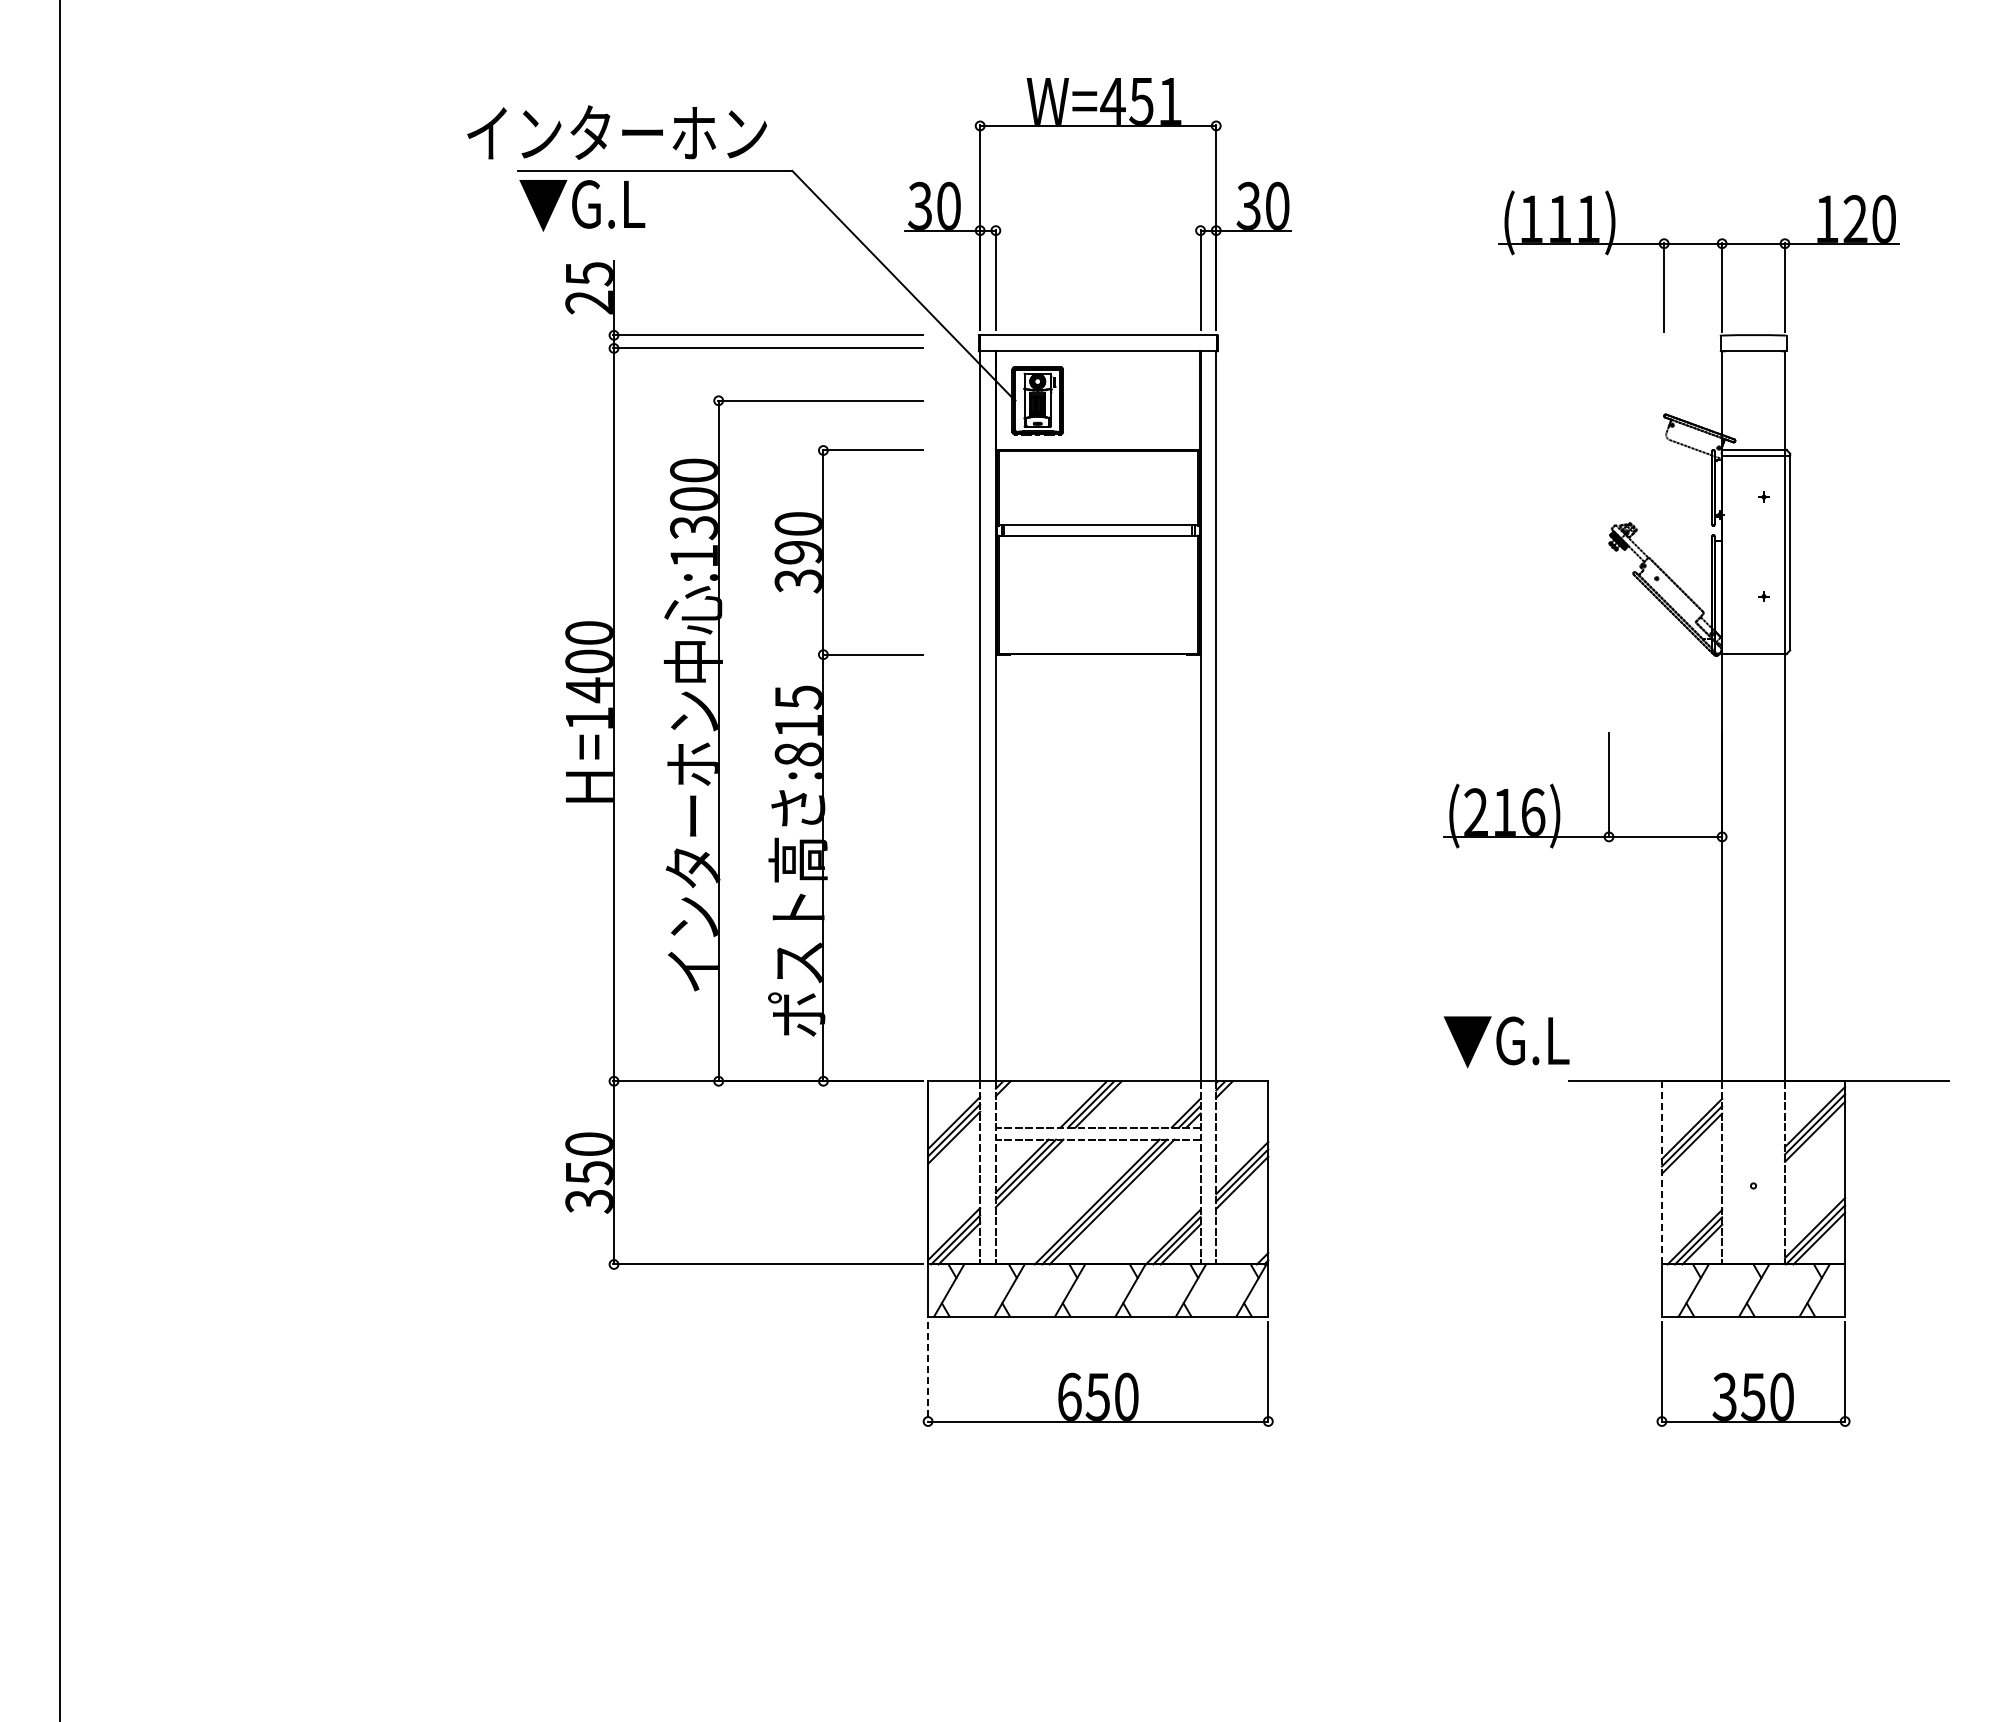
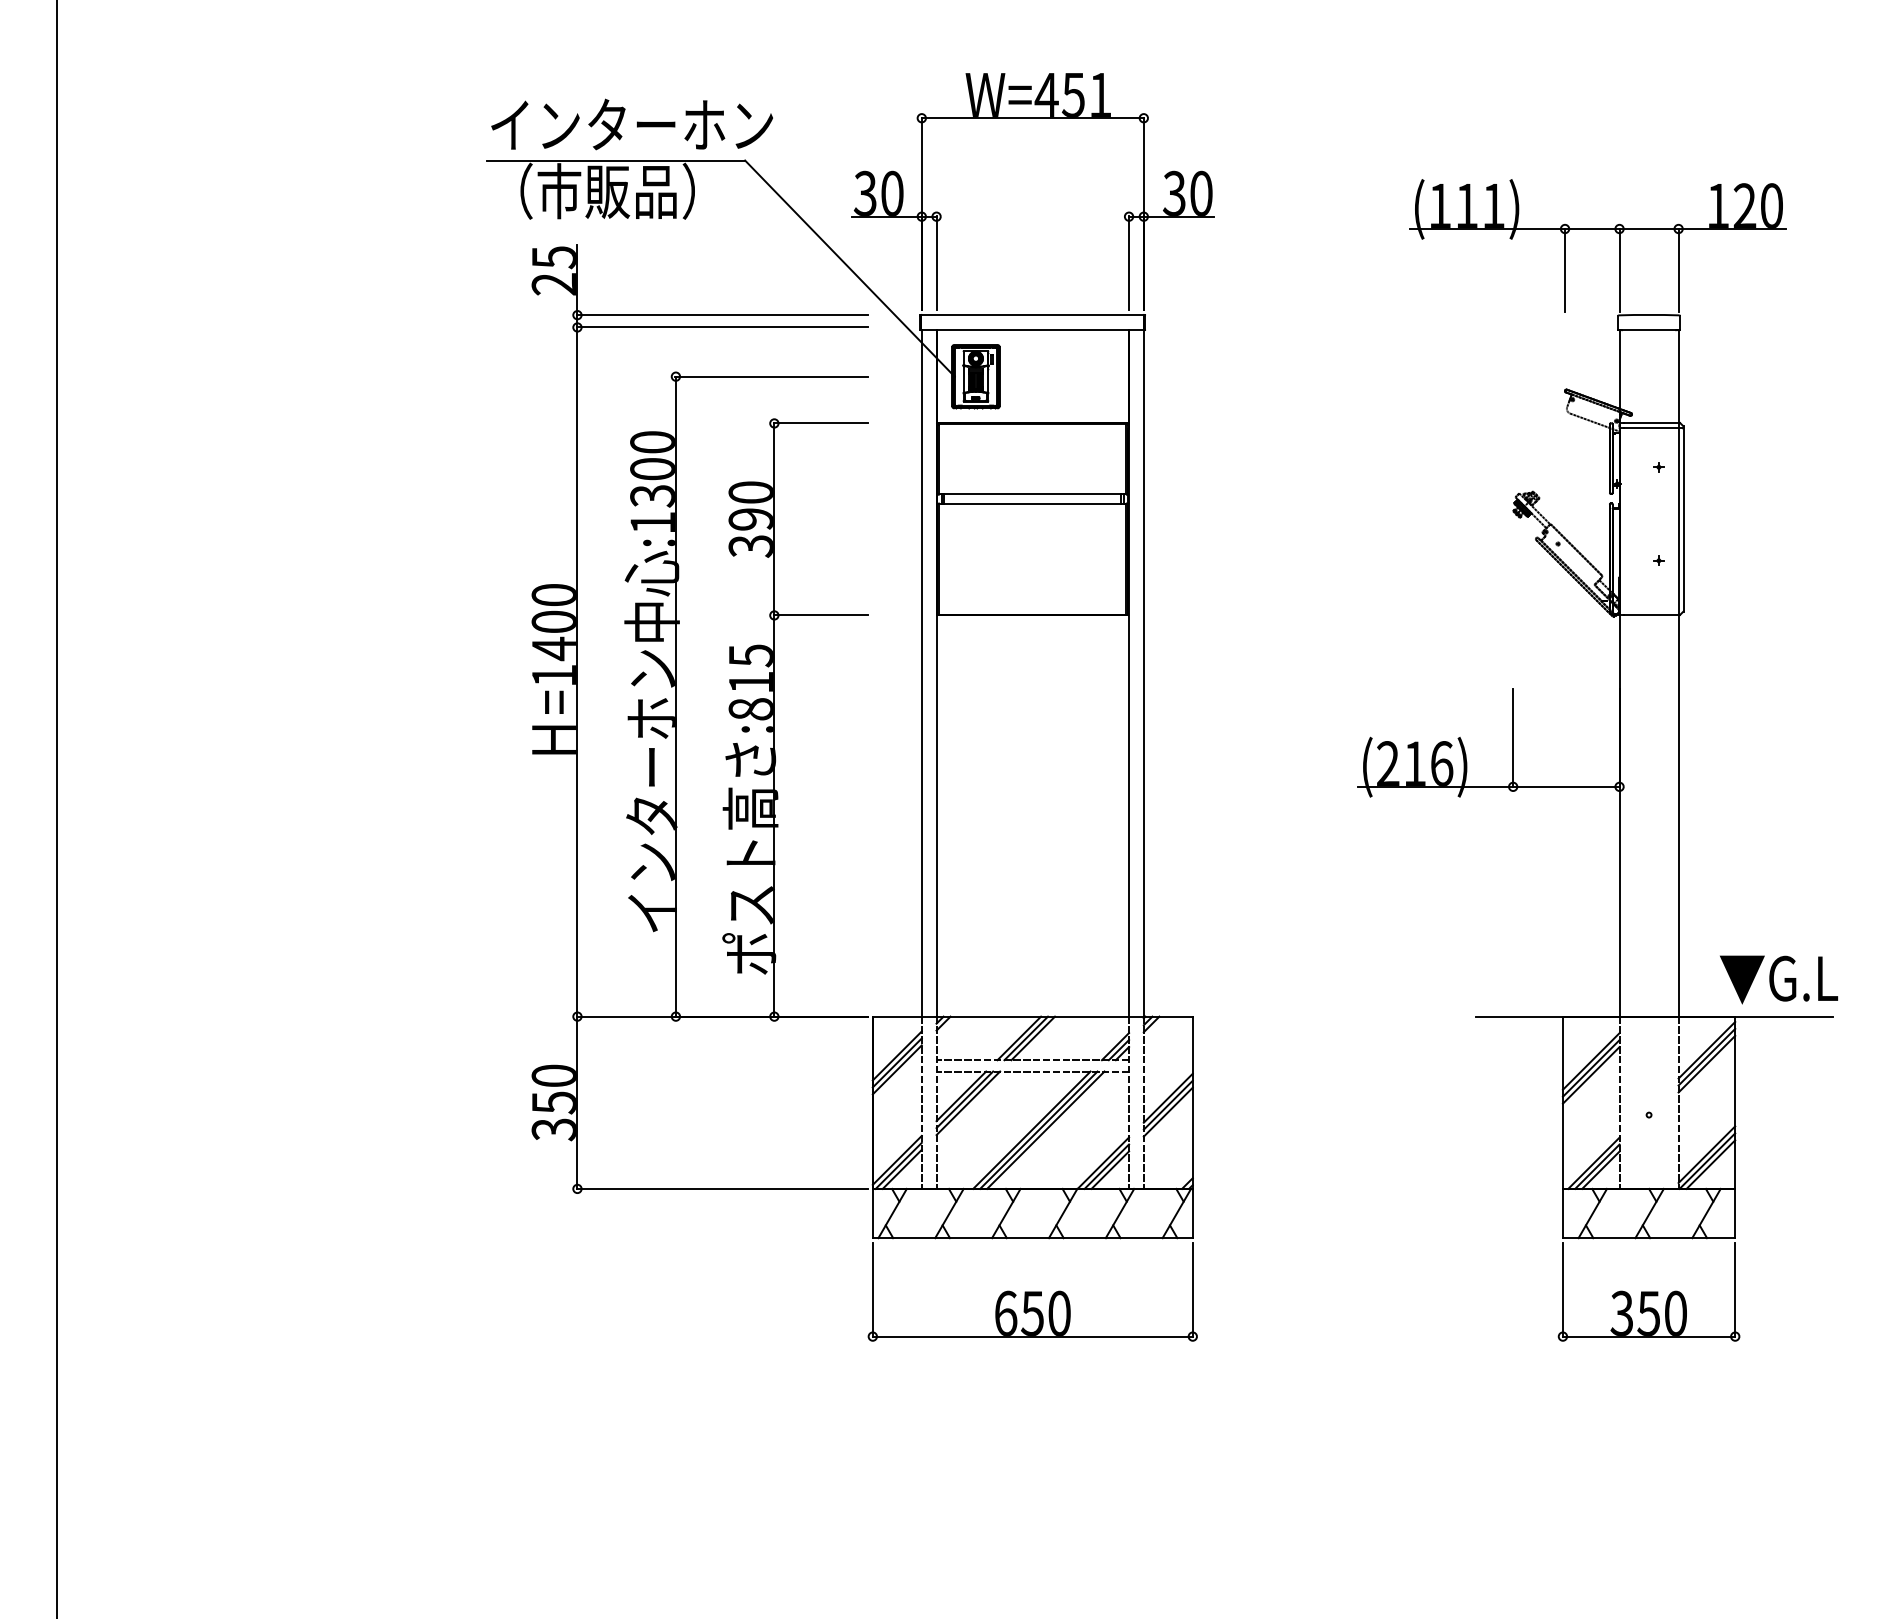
text: (617, 132) -> (632, 124), moved
text: (628, 203) -> (591, 191), ▼G.L -> （市販品）
text: (1506, 1042) -> (1778, 980), moved
line: (1661, 1172) -> (1562, 1102), dashed -> solid
line: (928, 1372) -> (873, 1290), dashed -> solid

